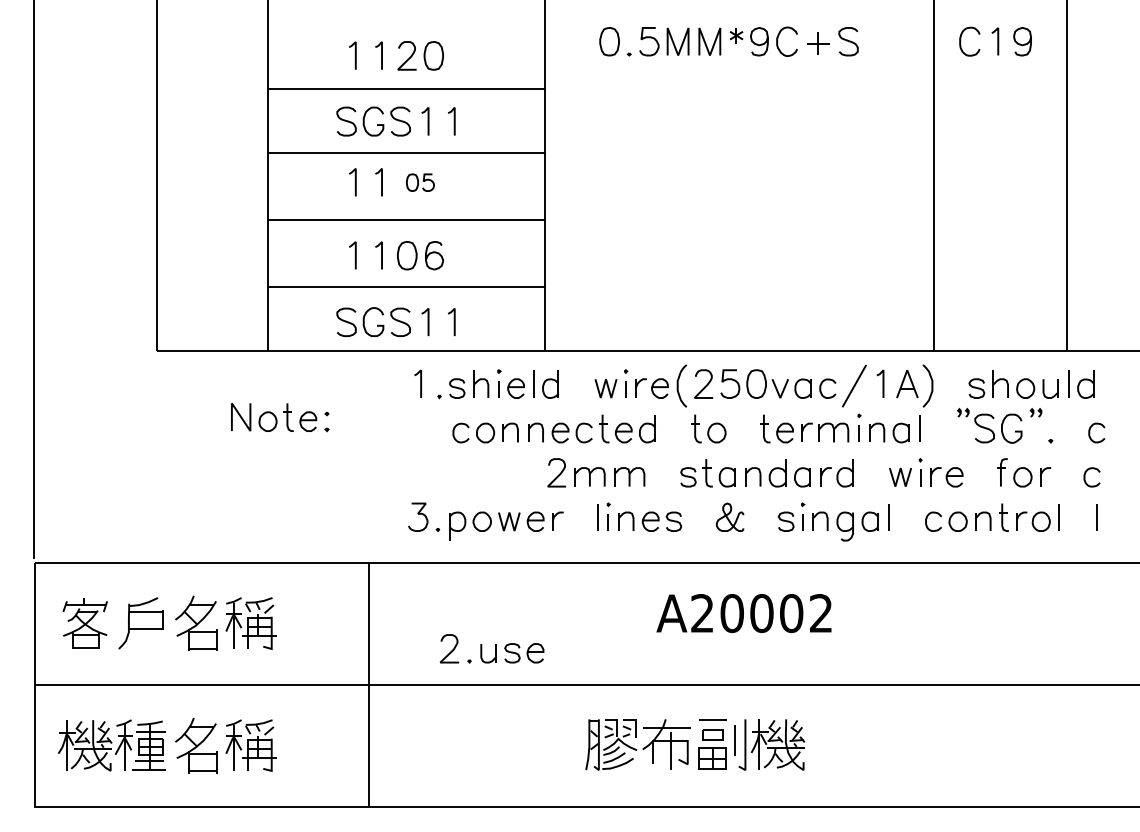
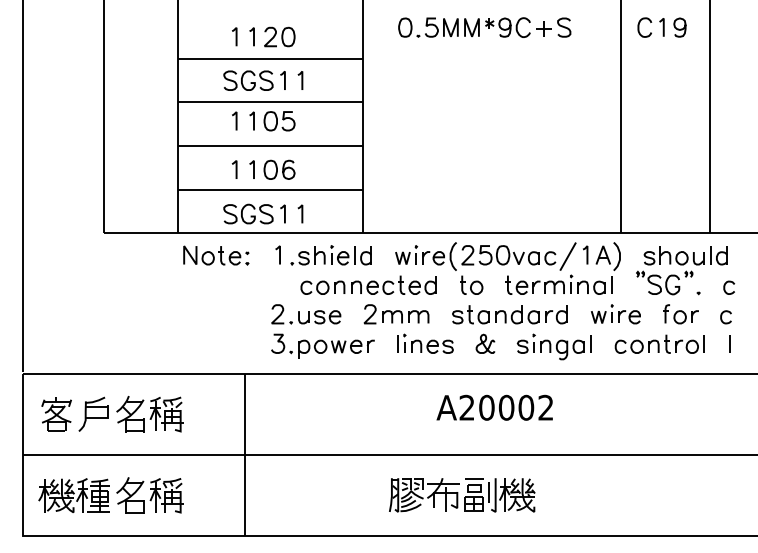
part: (420, 182) -> (279, 121), size x1.67
part: (280, 417) -> (216, 255), moved
part: (492, 649) -> (306, 314), moved

